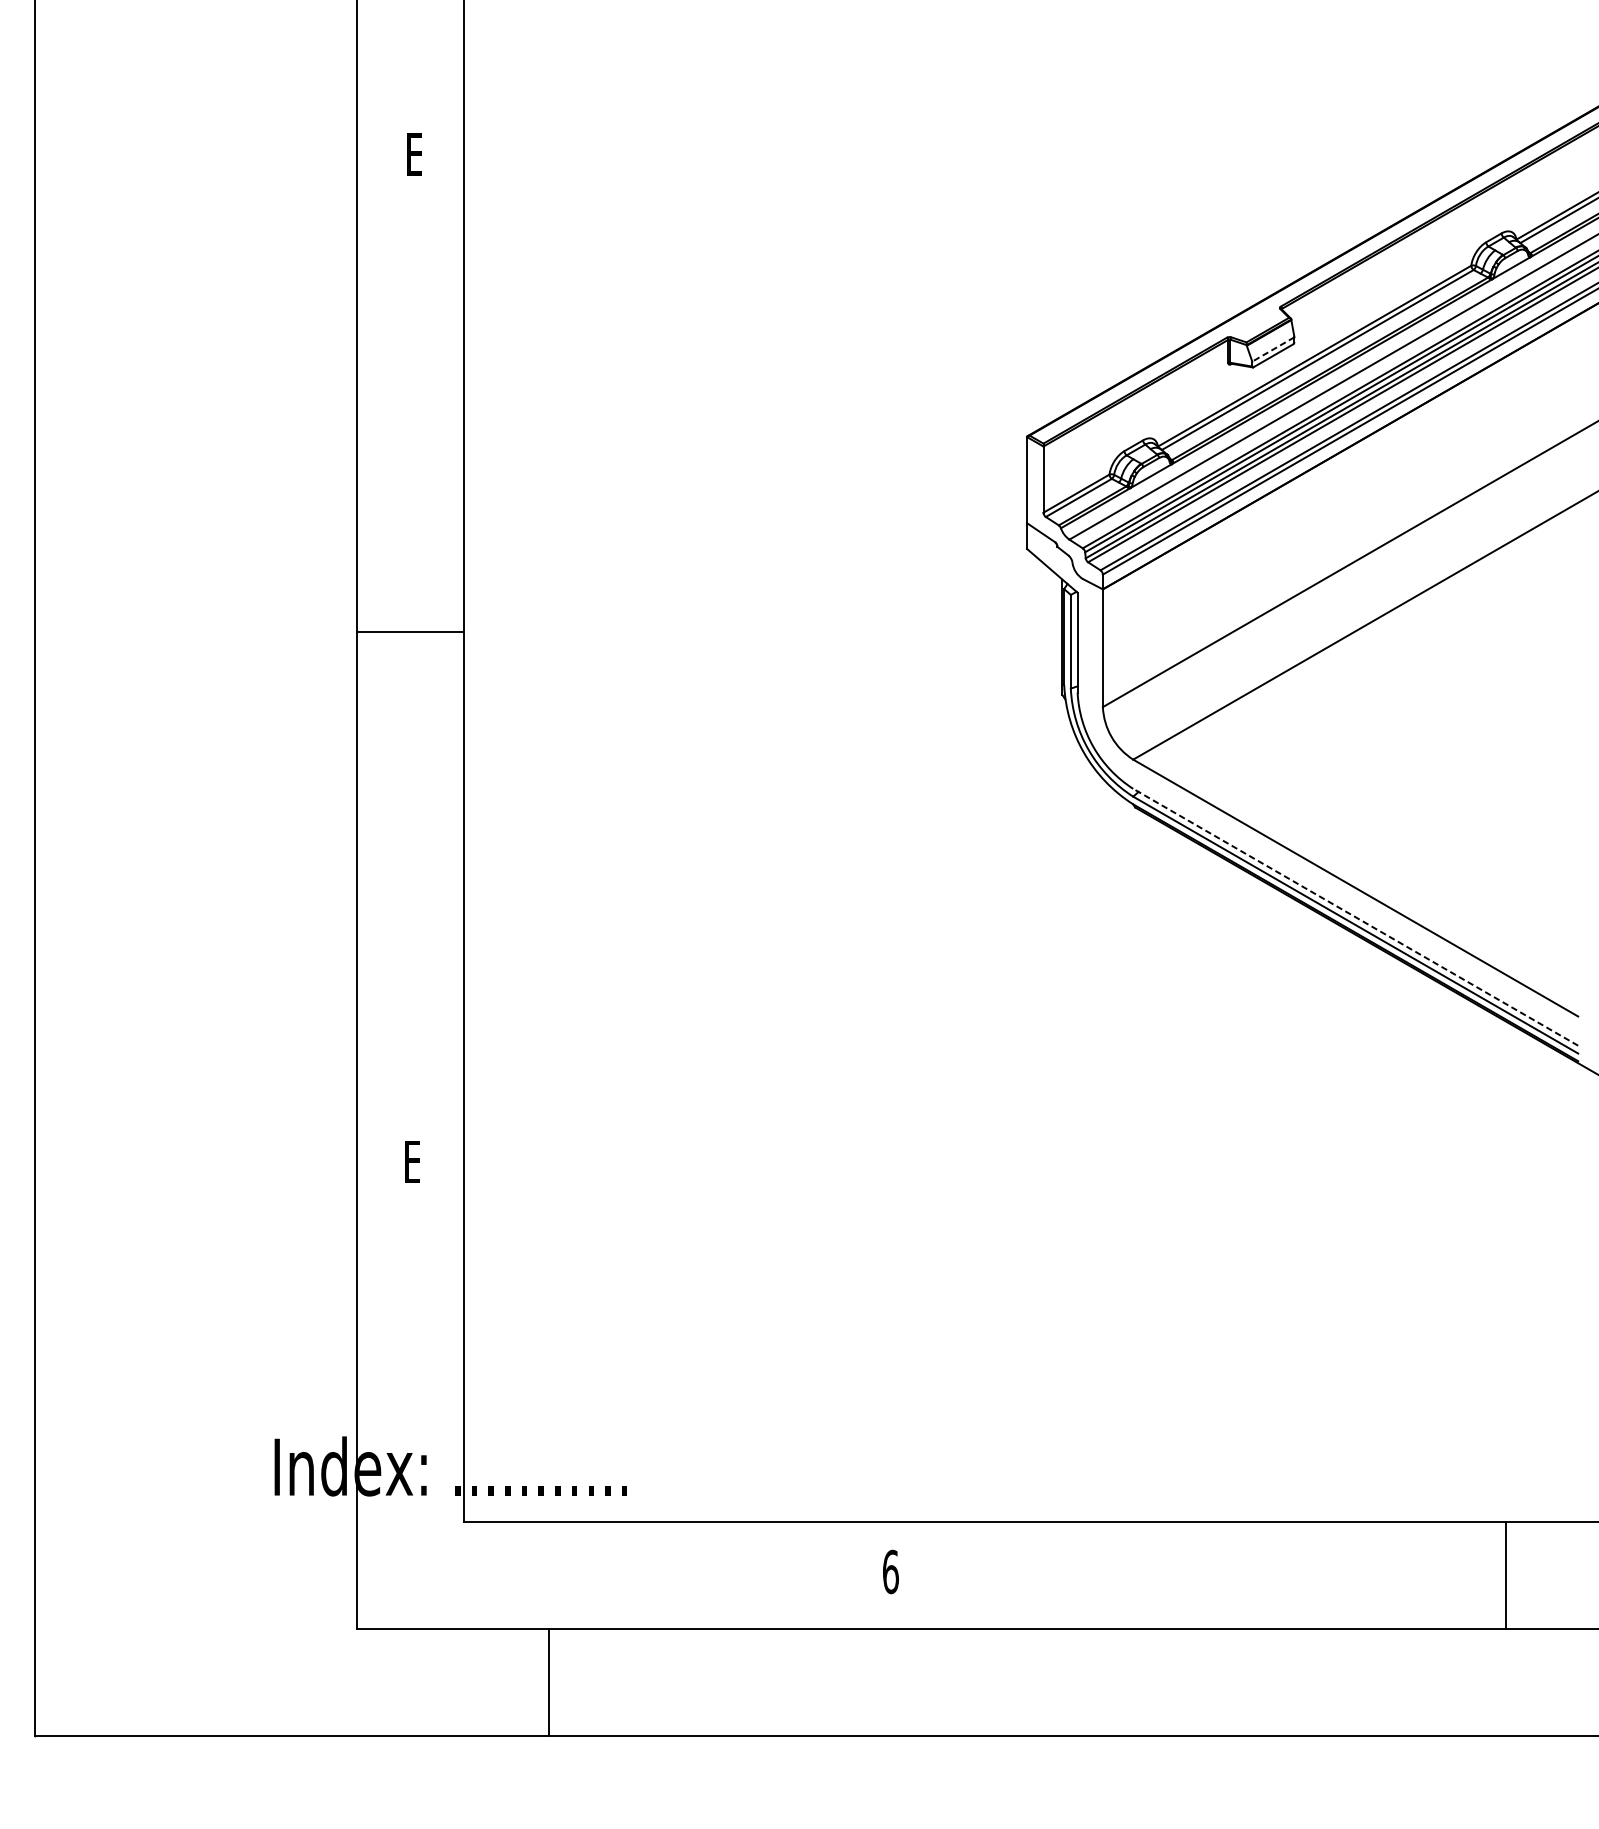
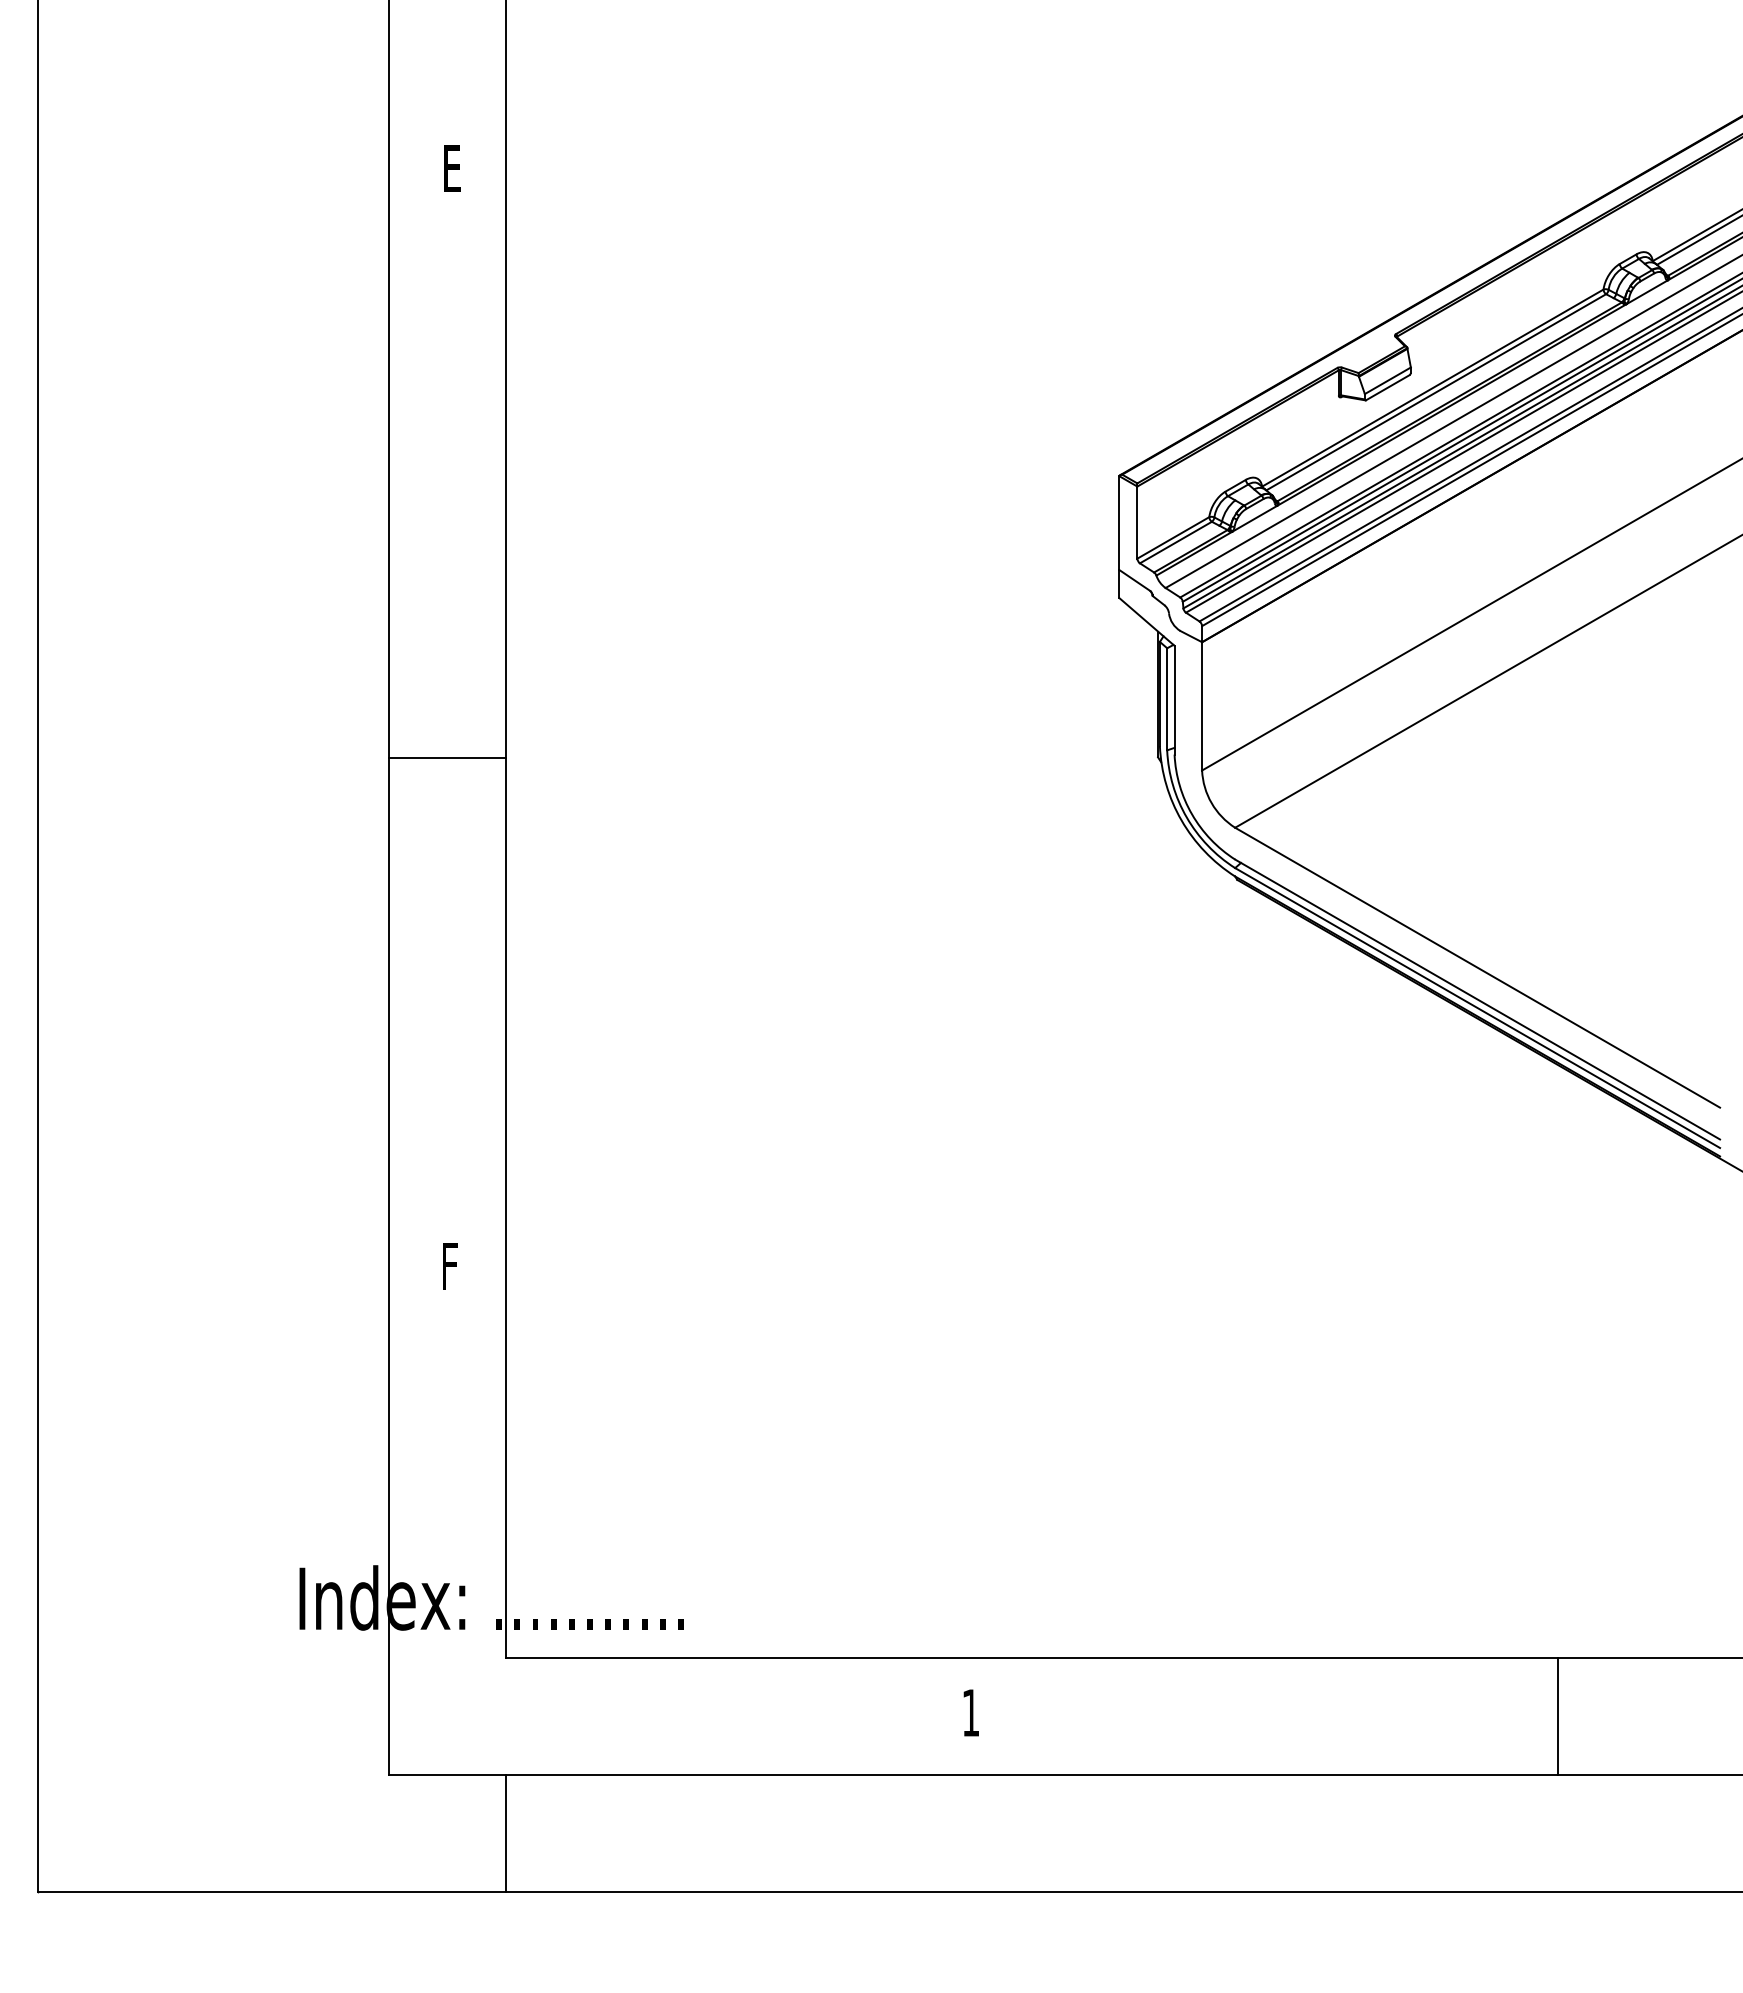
line: (1273, 349) -> (1387, 380), dashed -> solid
line: (409, 631) -> (446, 758), moved
line: (1355, 917) -> (1477, 999), dashed -> solid
text: (412, 1162) -> (449, 1266), E -> F
text: (890, 1571) -> (970, 1712), 6 -> 1
line: (1505, 1575) -> (1557, 1716), moved
line: (548, 1682) -> (505, 1833), moved

